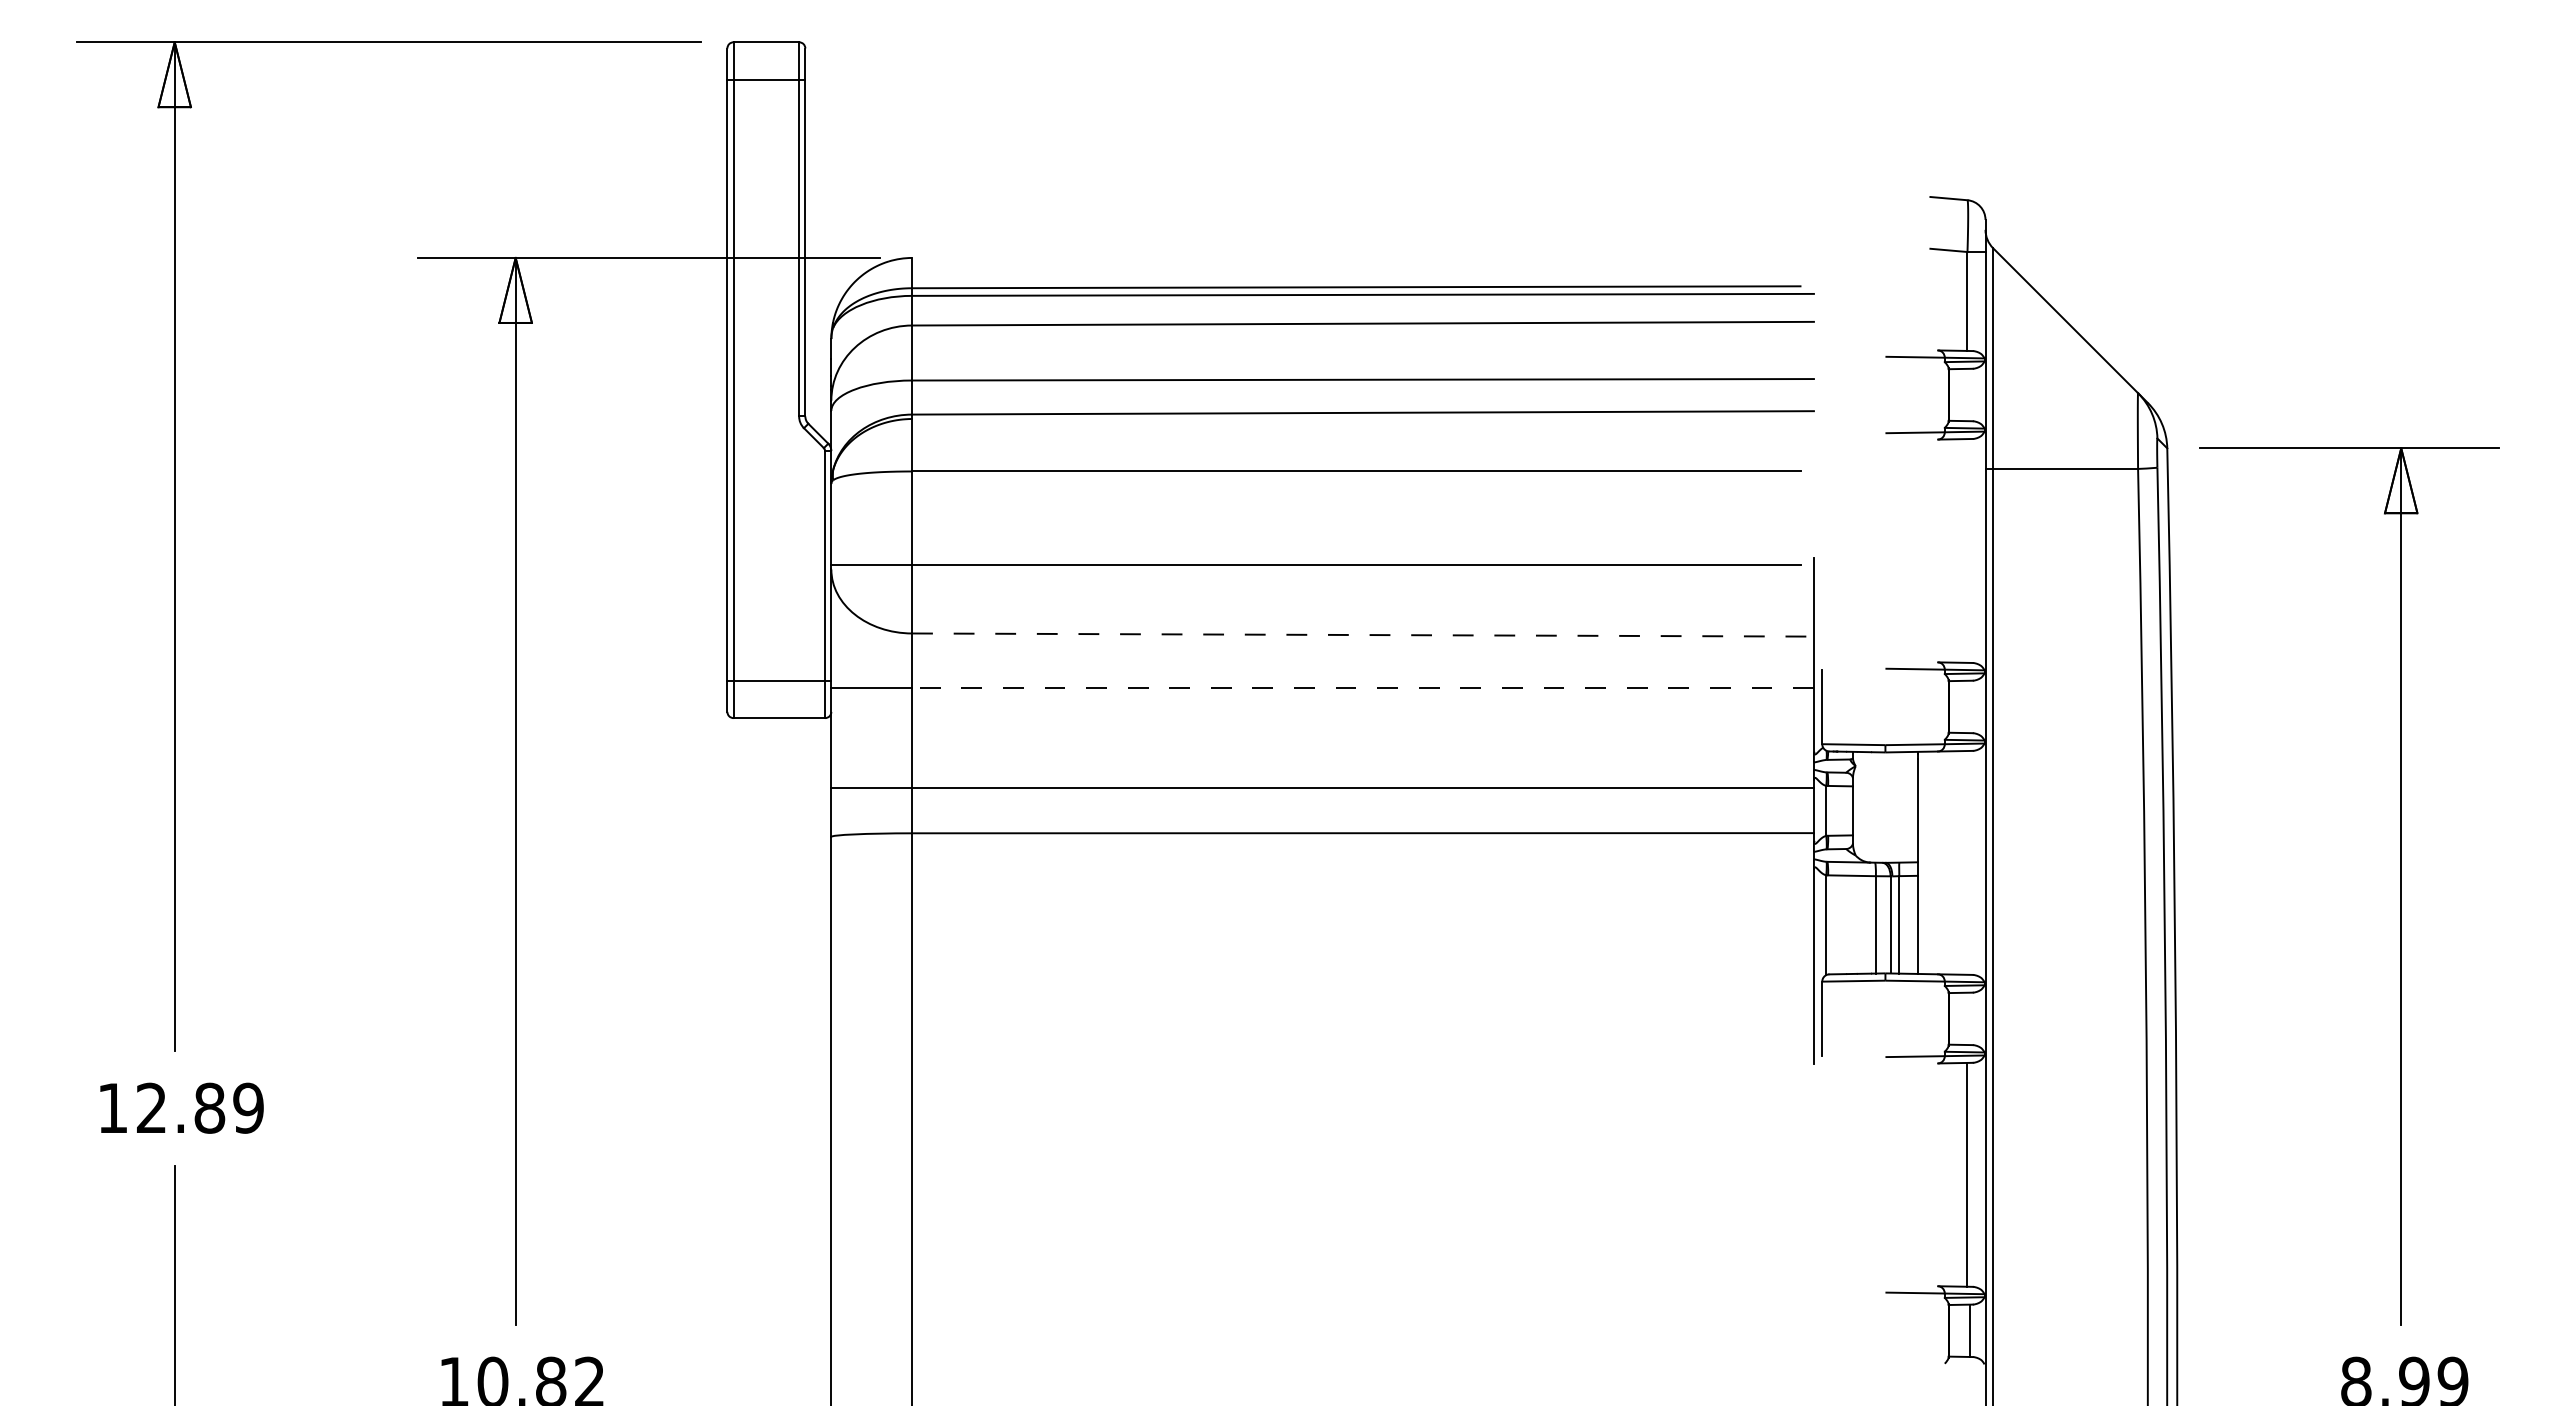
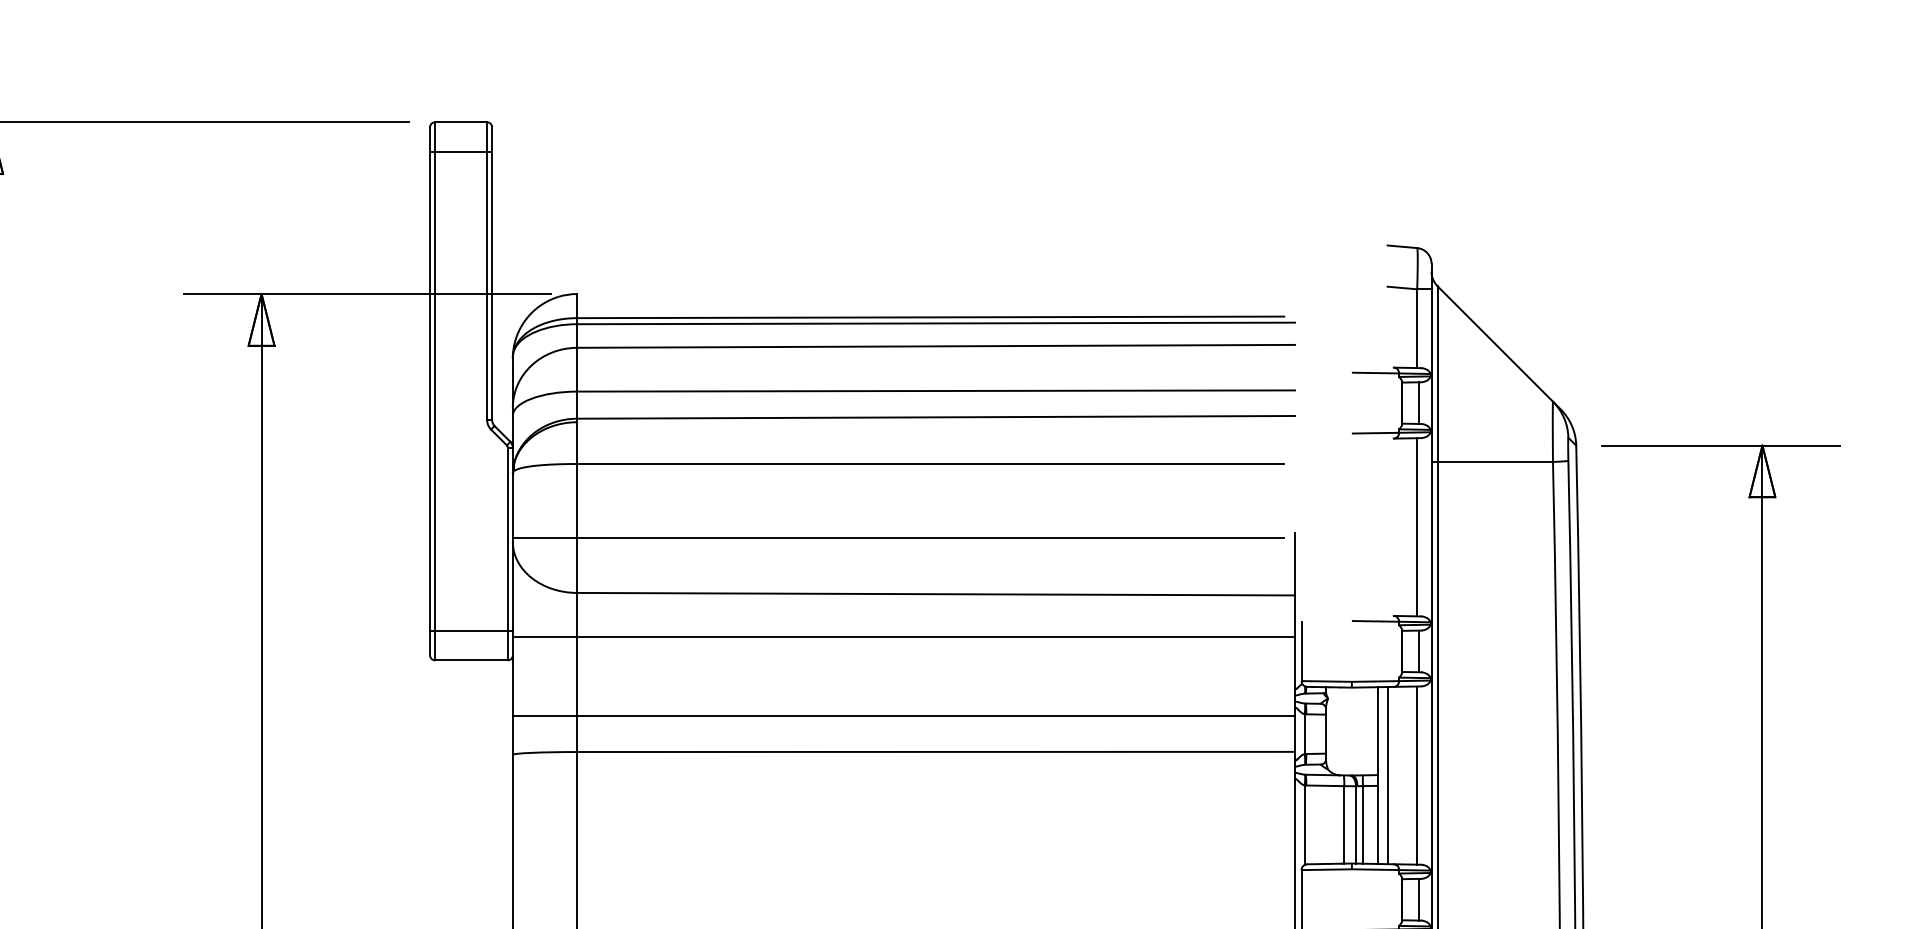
line: (1970, 394) -> (1419, 402), added
line: (1967, 550) -> (1417, 526), added
line: (1363, 635) -> (936, 594), dashed -> solid
line: (1363, 688) -> (936, 636), dashed -> solid
line: (1970, 706) -> (1419, 651), added
line: (1930, 862) -> (1387, 775), added
line: (1967, 862) -> (1417, 775), added
line: (1970, 1018) -> (1419, 899), added

